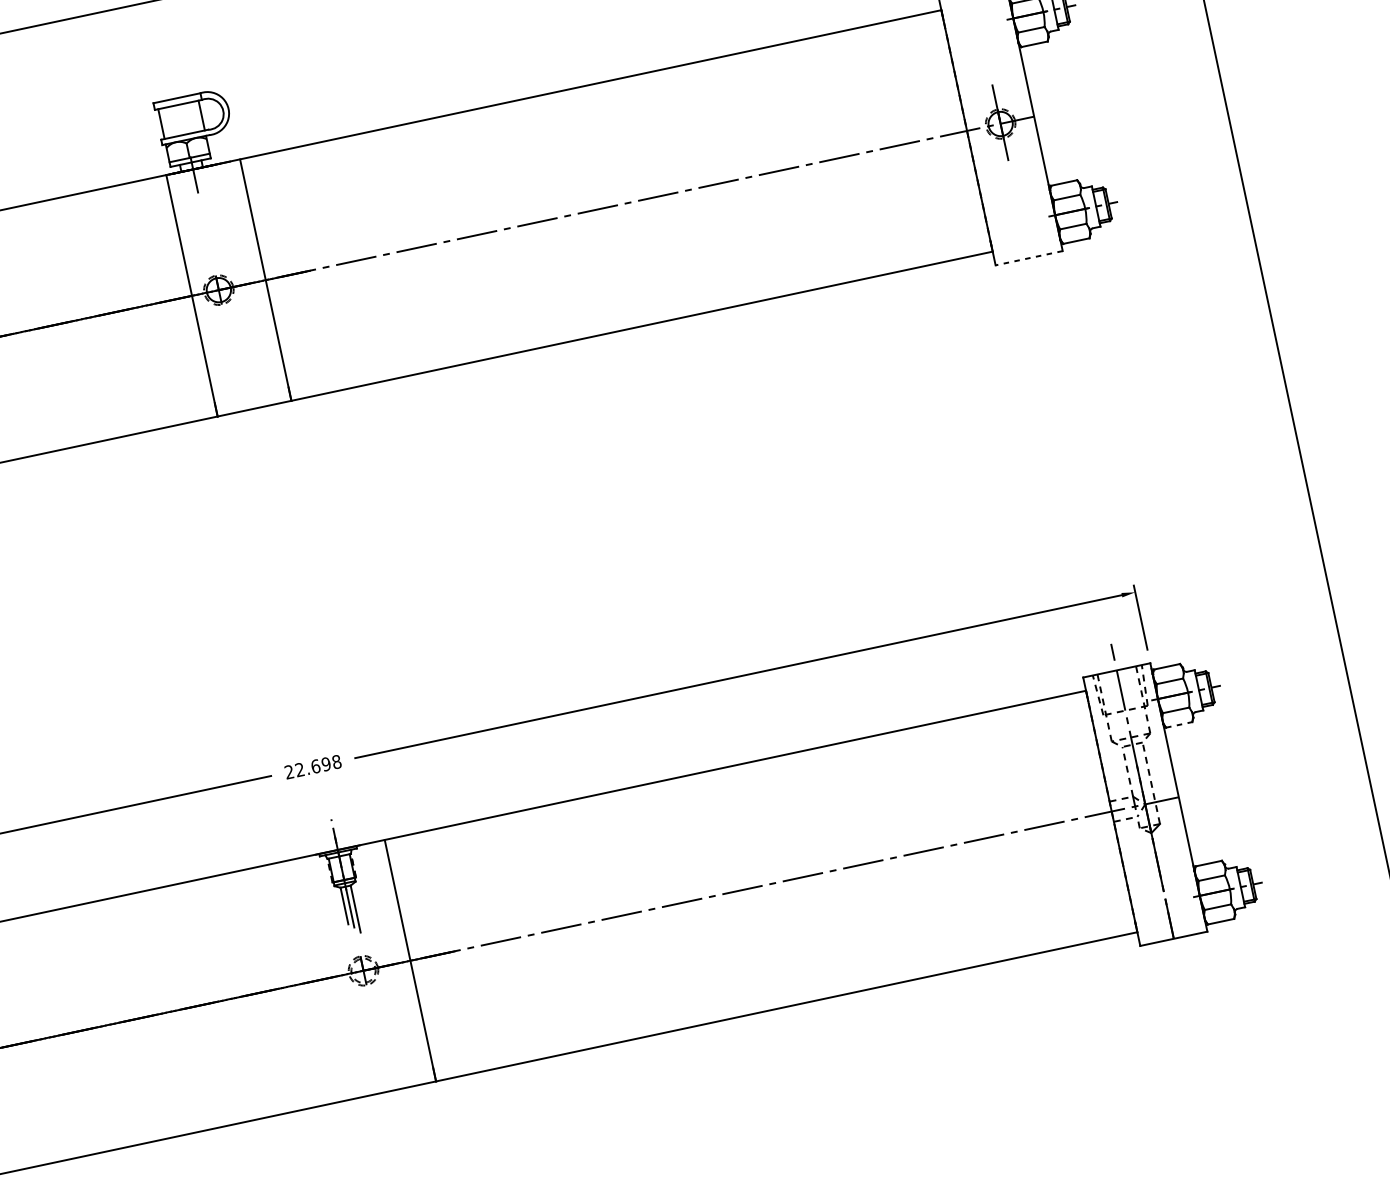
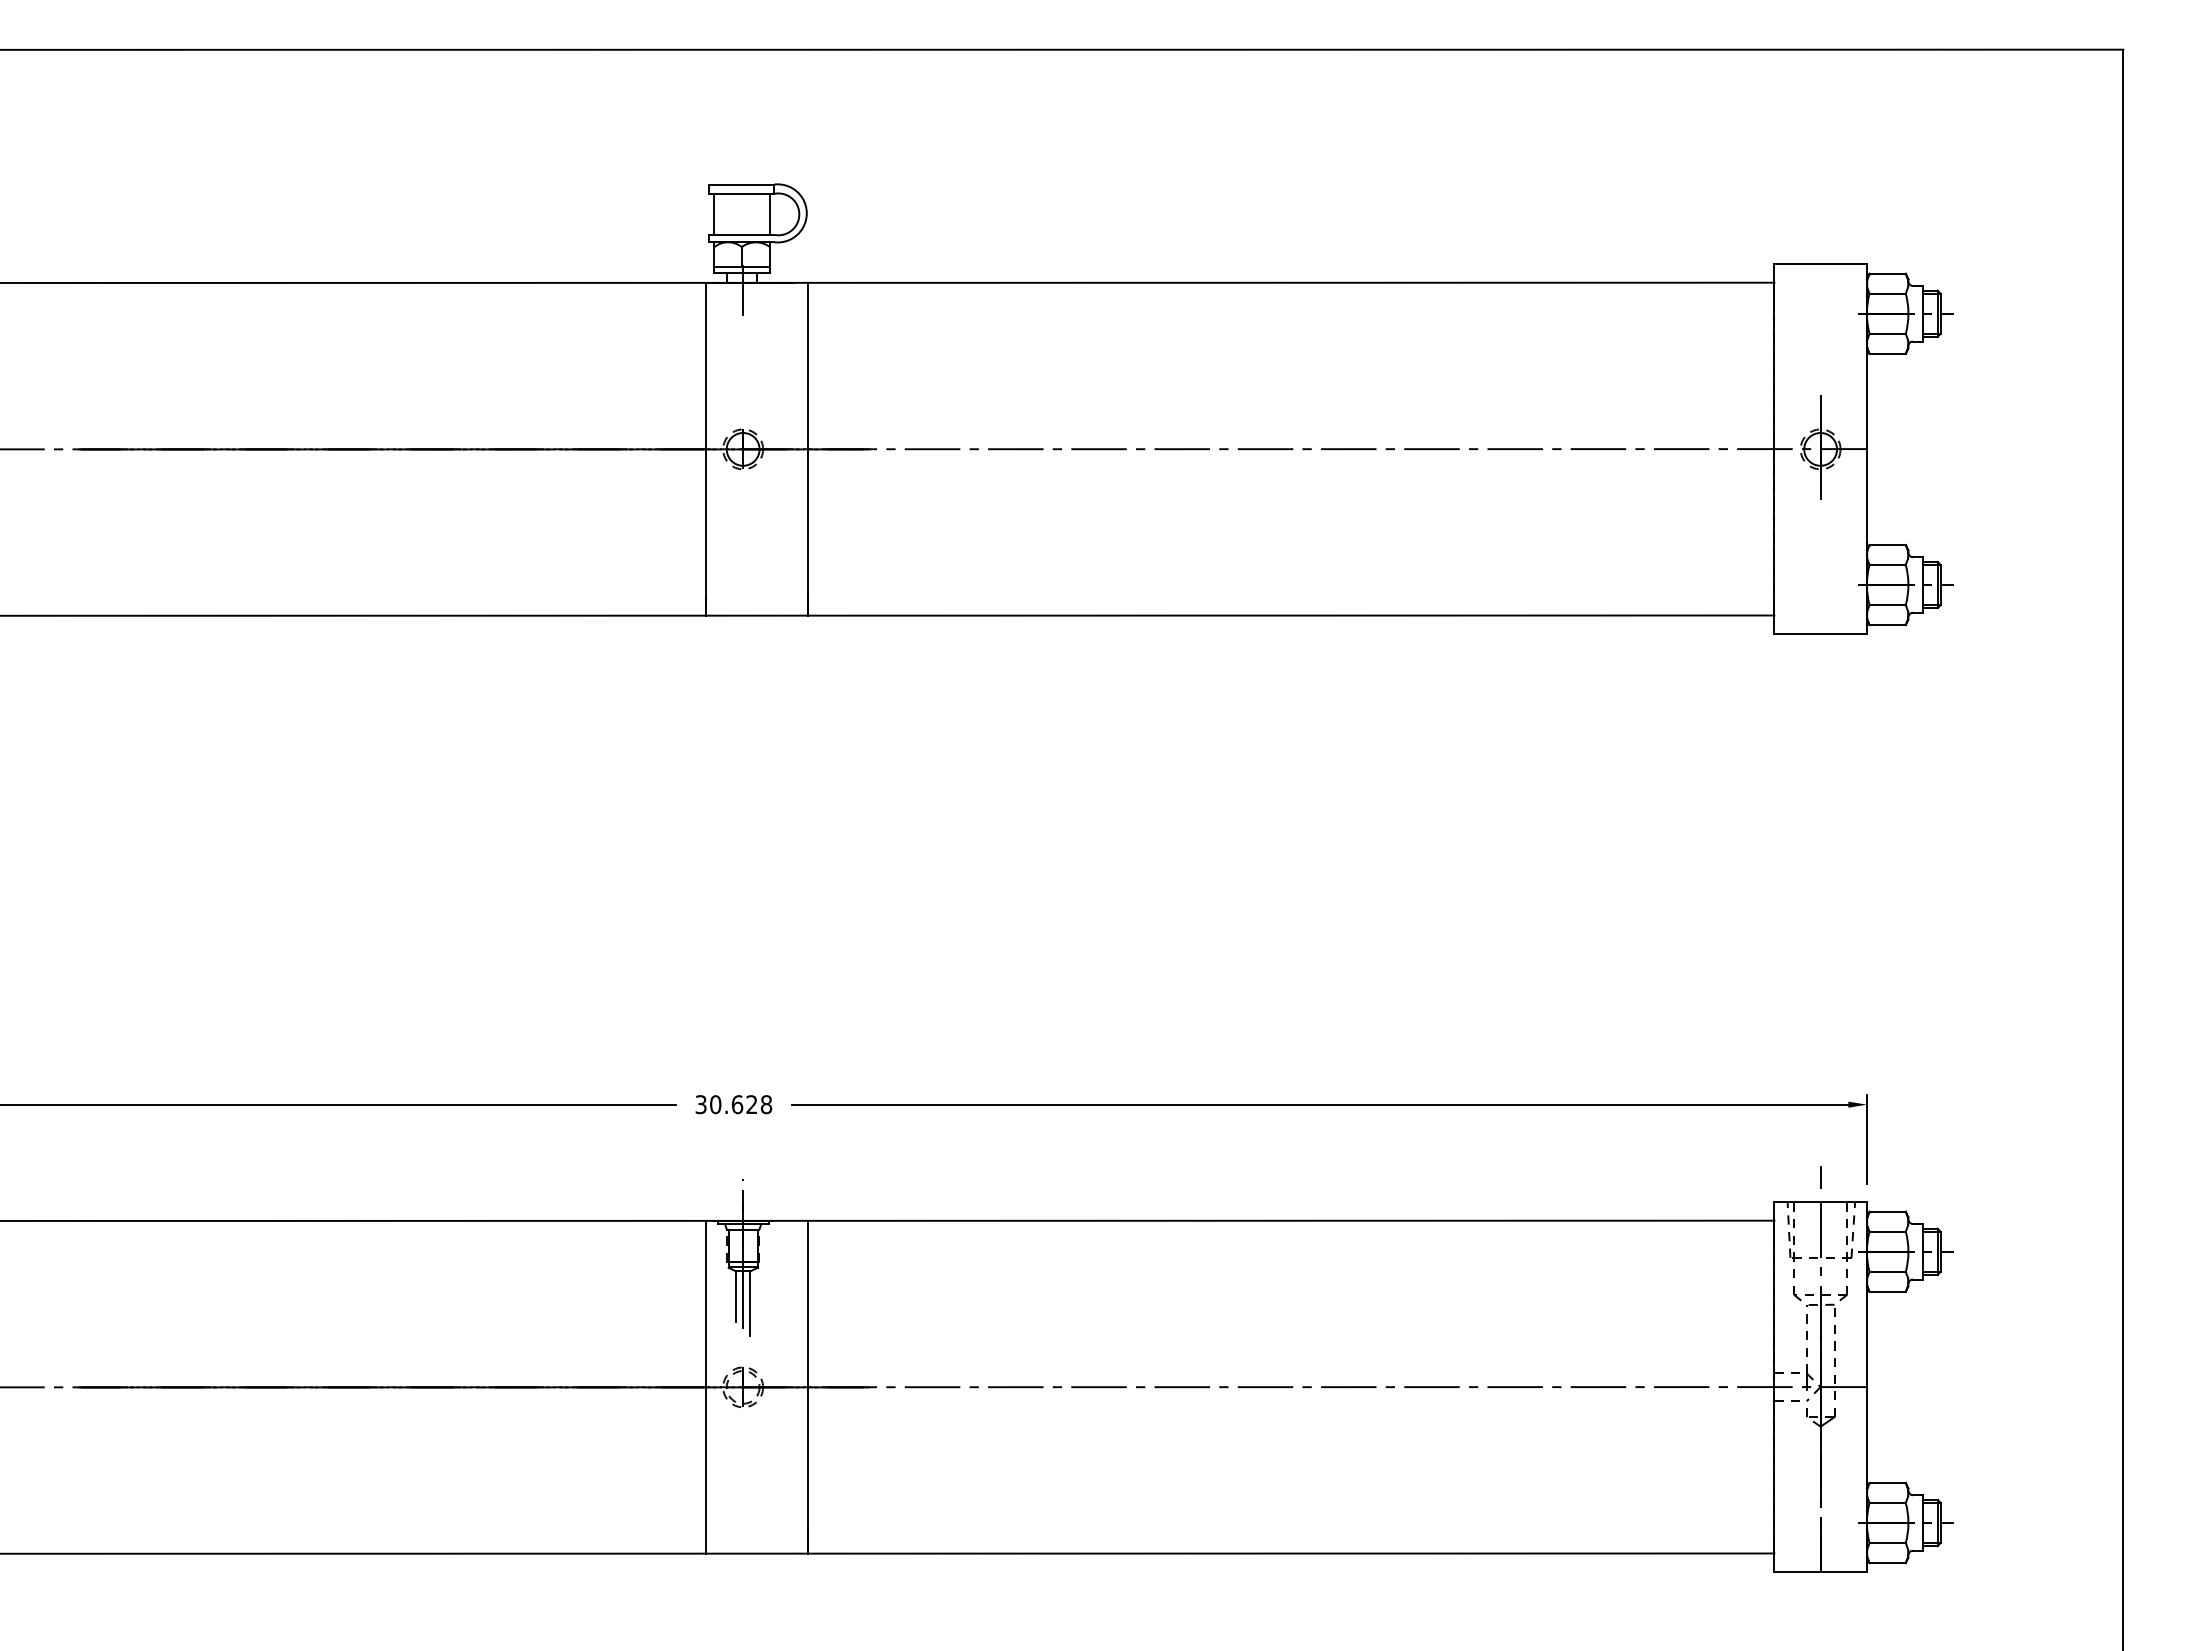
line: (1029, 258) -> (1820, 634), dashed -> solid
line: (1179, 724) -> (1888, 1291), dashed -> solid
text: (307, 768) -> (726, 1104), 22.698 -> 30.628
line: (336, 975) -> (706, 1386), added

